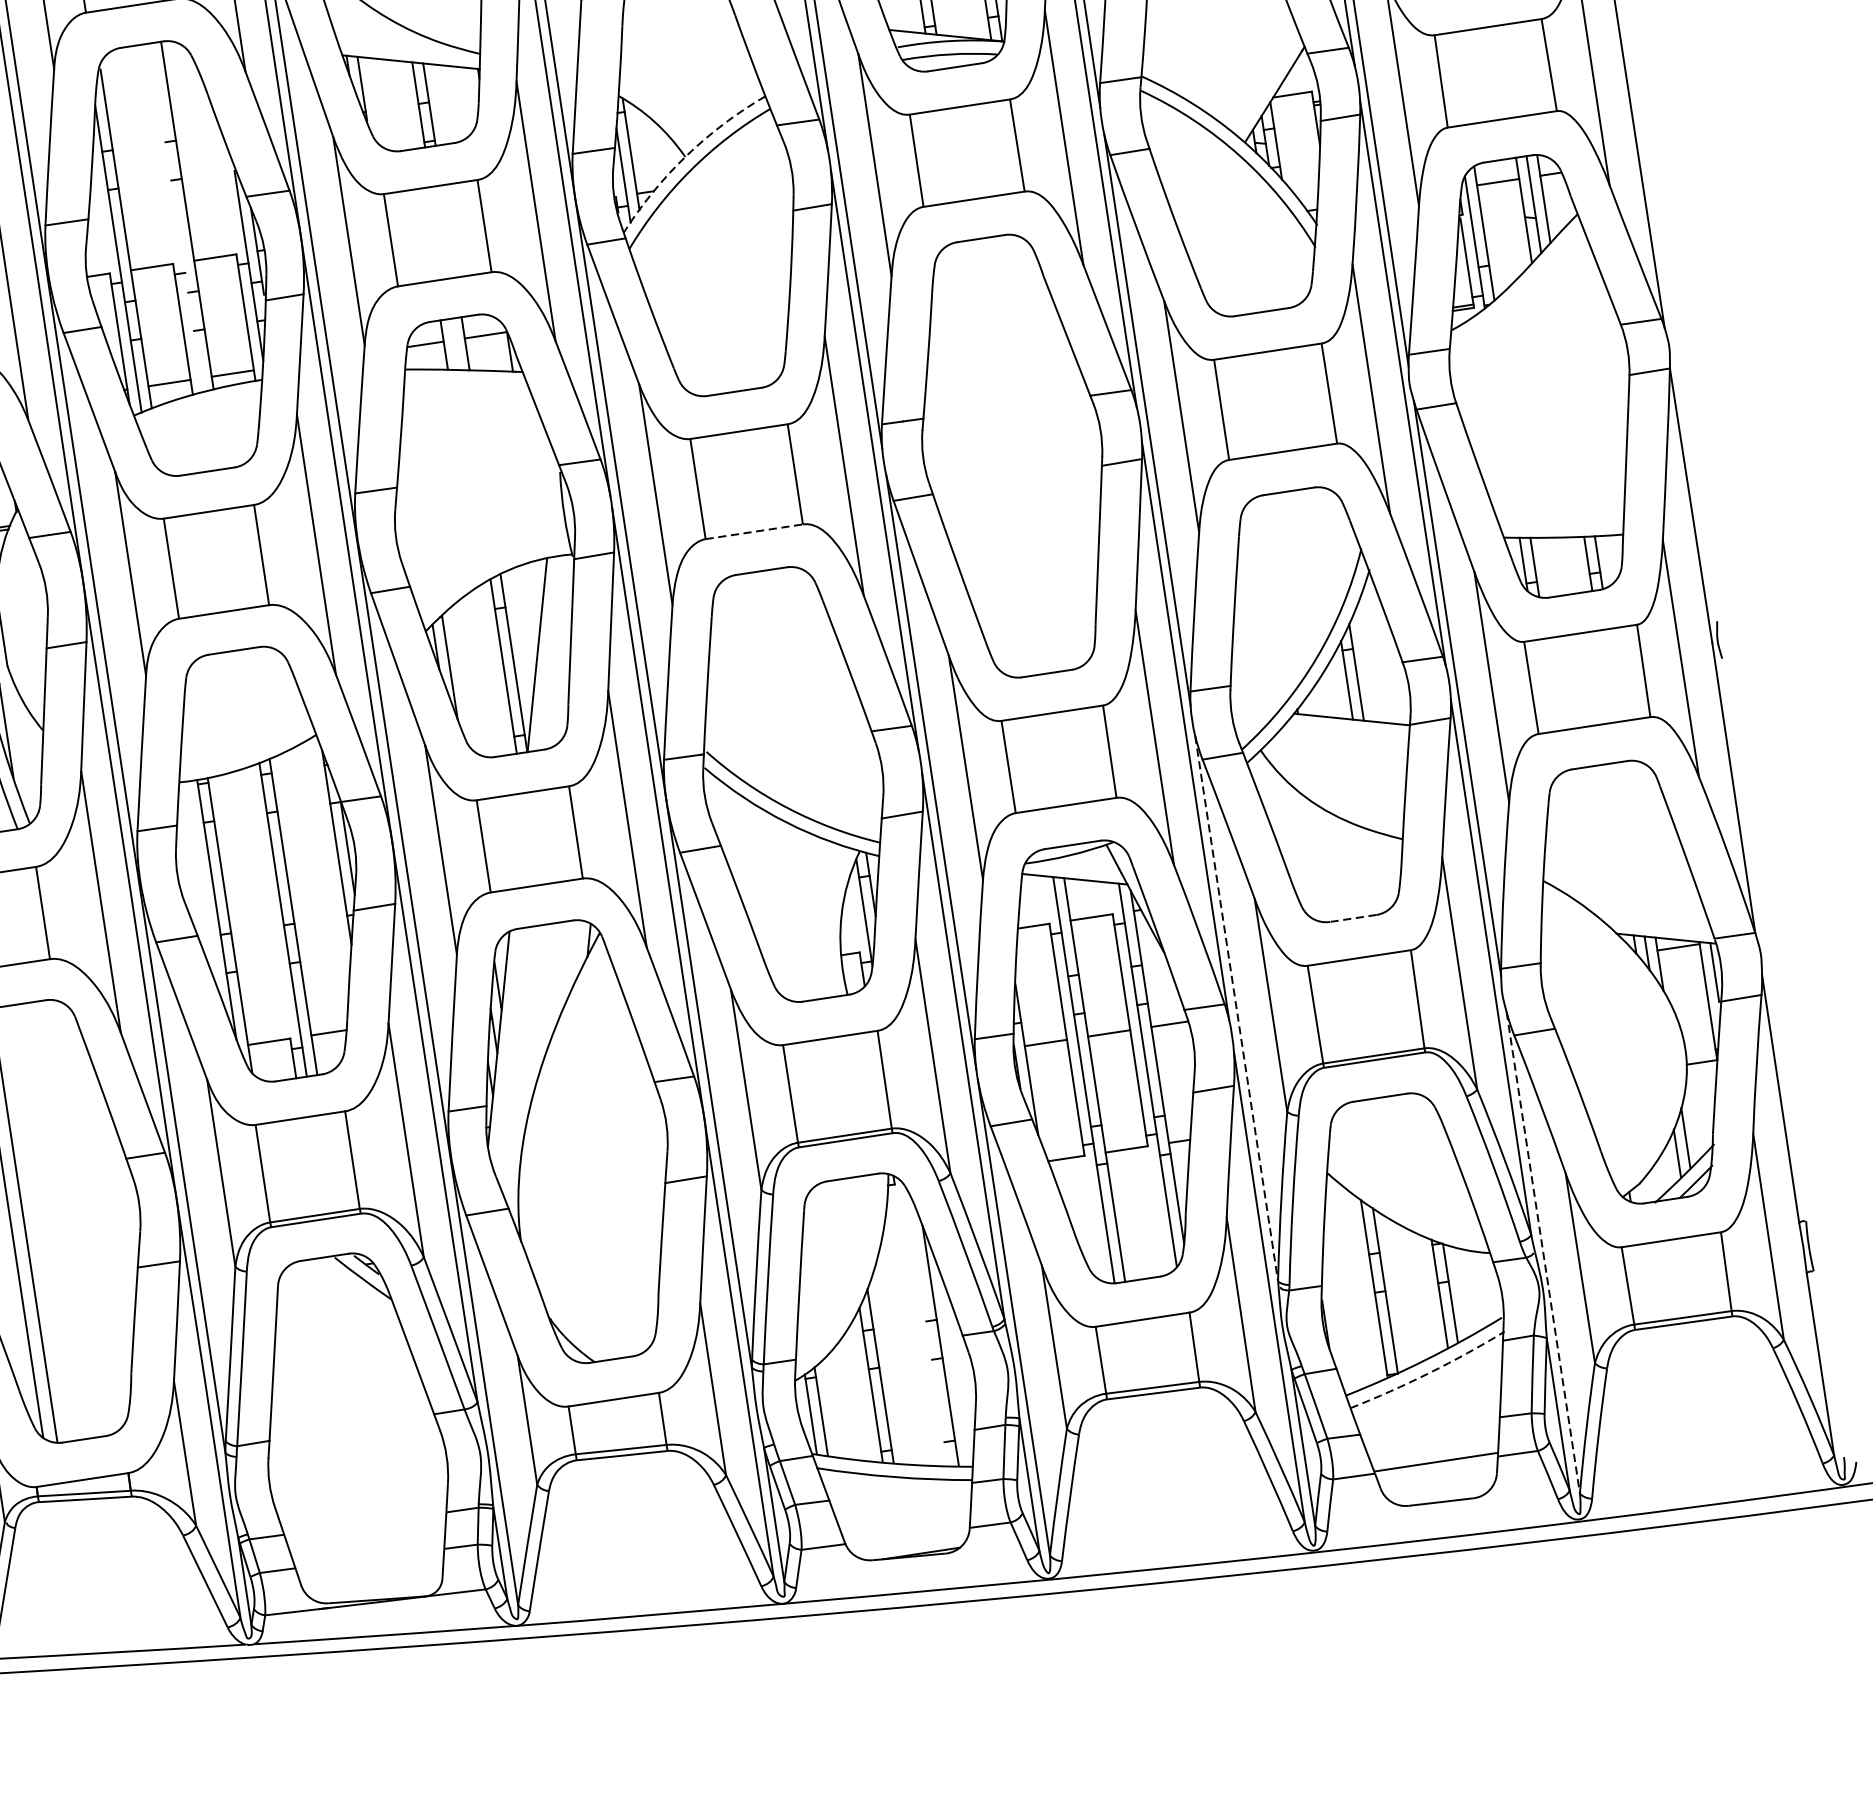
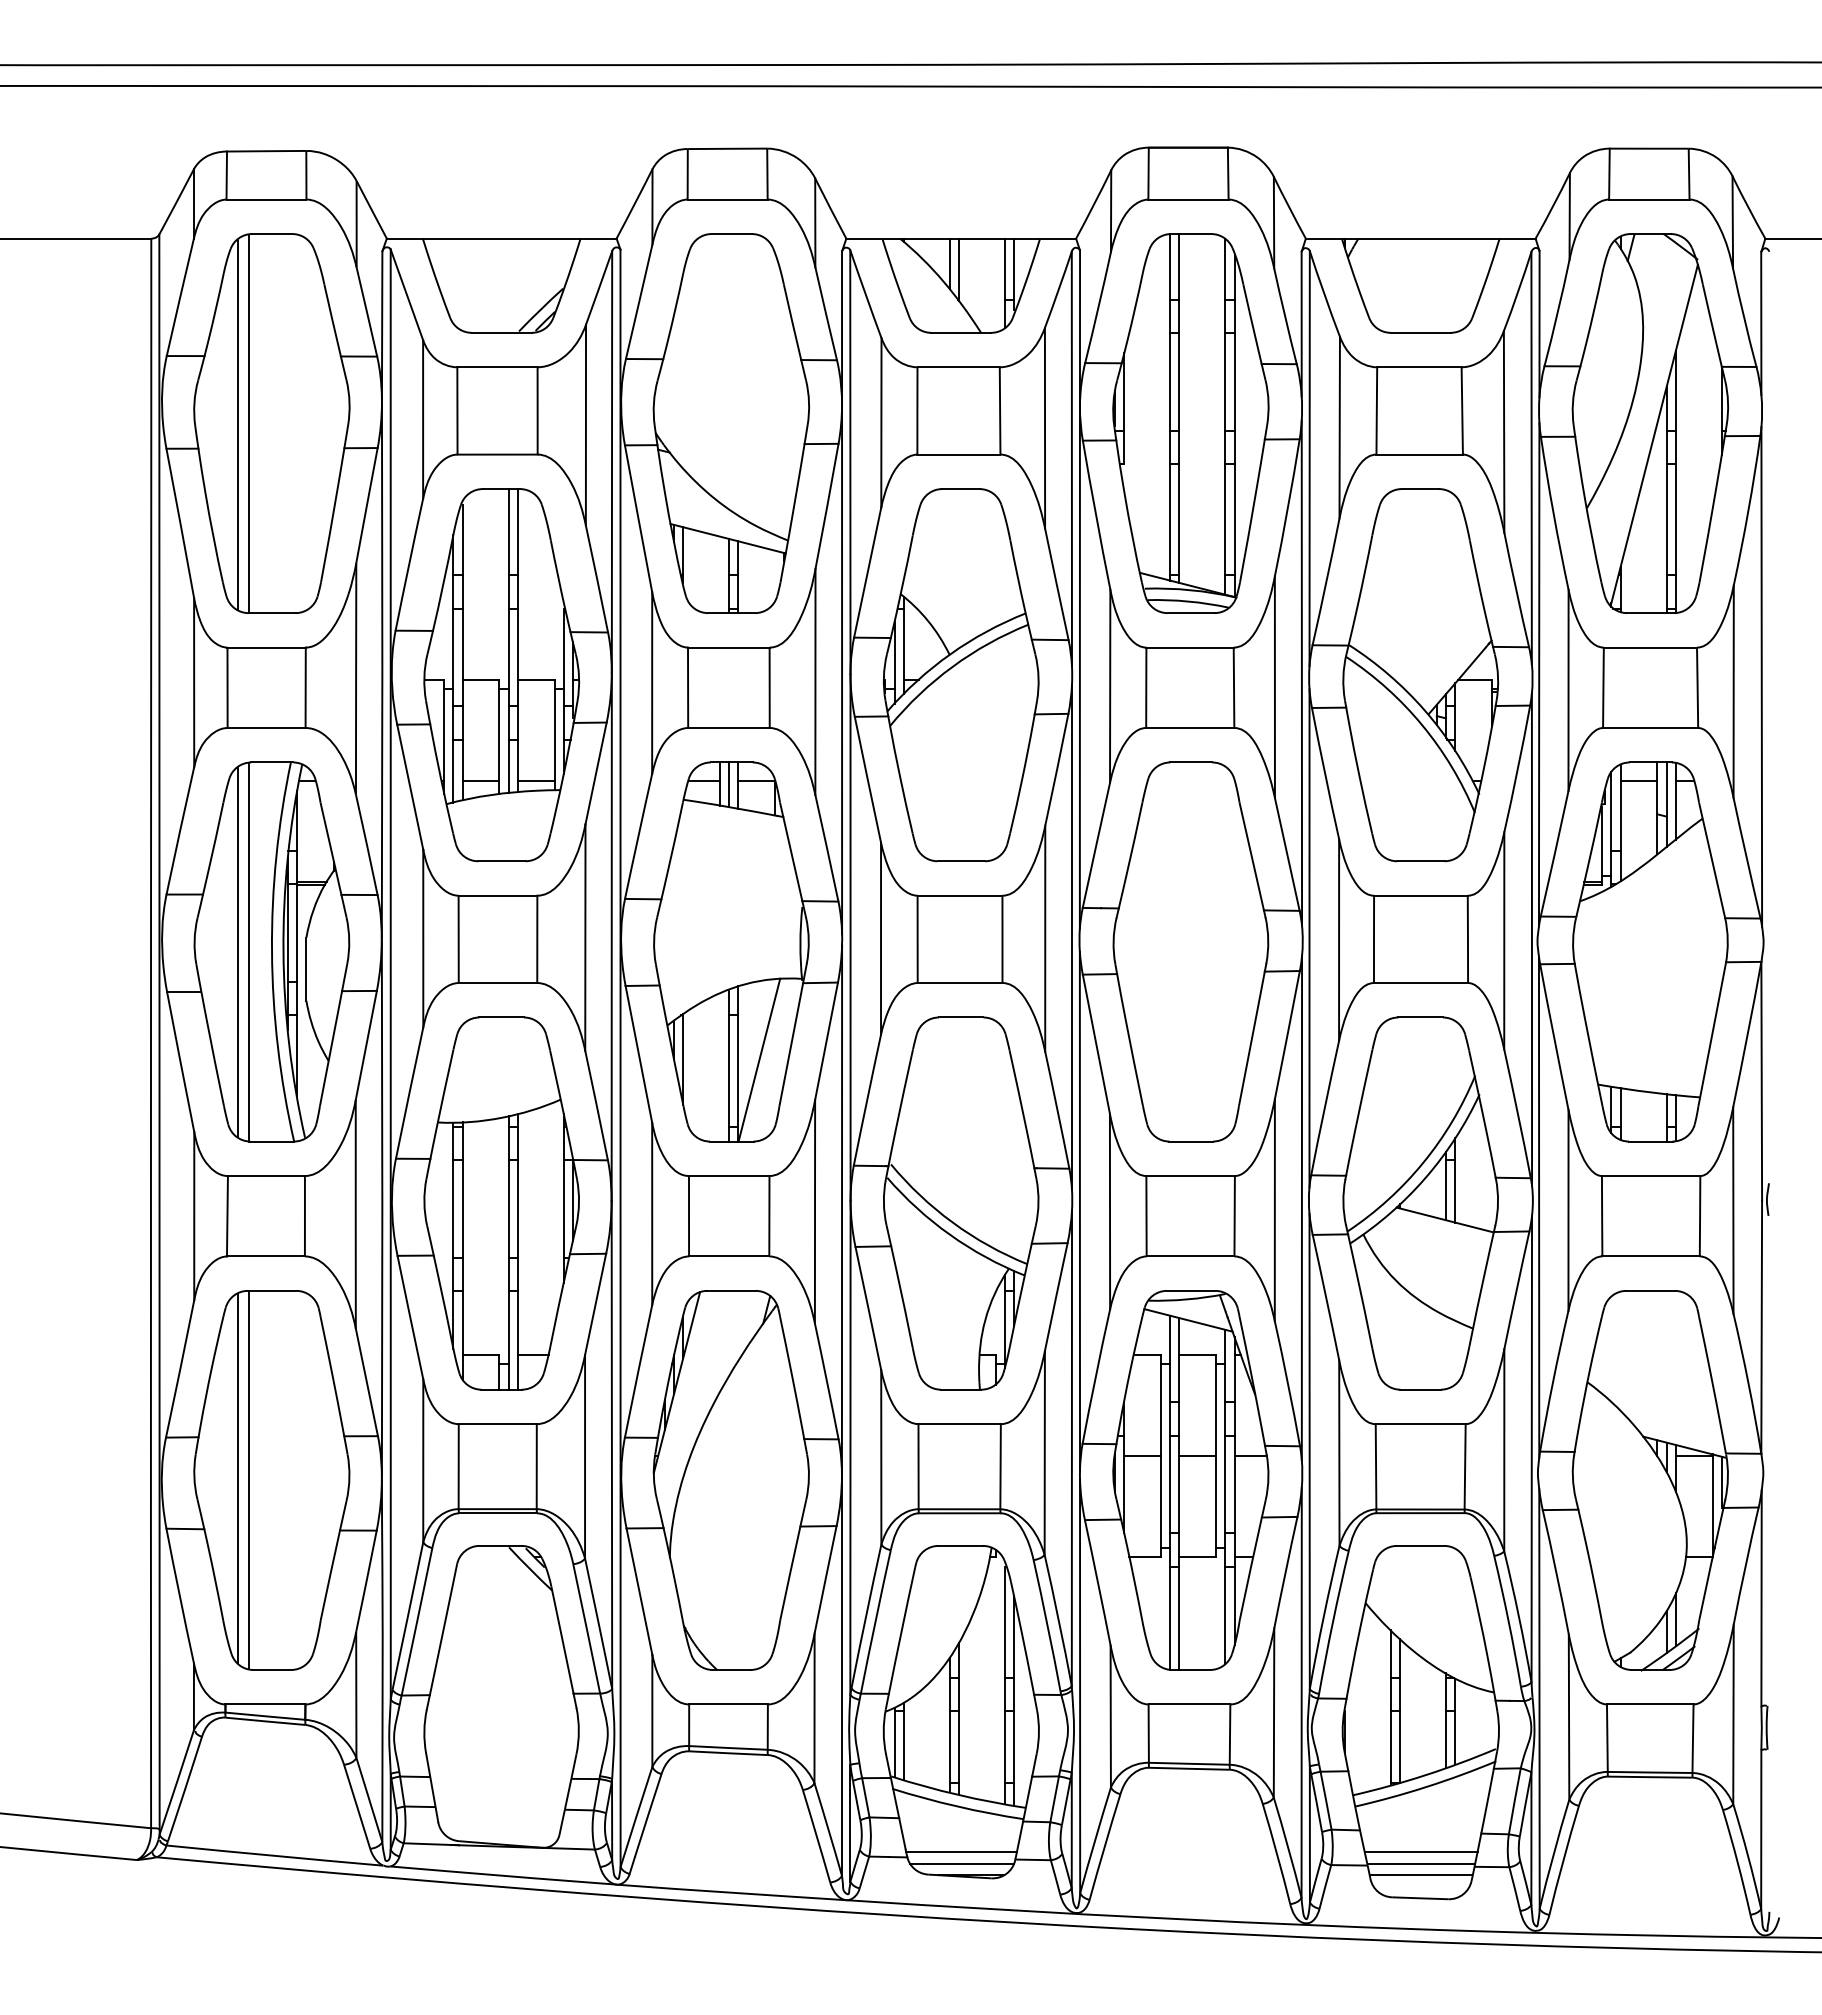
arc: (686, 156) -> (950, 654), dashed -> solid
line: (176, 218) -> (508, 641), added
line: (455, 344) -> (729, 784), added
line: (754, 532) -> (960, 983), dashed -> solid
line: (1353, 918) -> (1420, 1389), dashed -> solid
line: (1236, 1008) -> (1309, 1451), dashed -> solid
line: (1543, 1253) -> (1539, 1699), dashed -> solid
line: (927, 1330) -> (1004, 1685), added
arc: (1428, 1372) -> (1426, 1786), dashed -> solid
line: (1433, 1449) -> (1420, 1852), added
line: (1437, 1475) -> (1420, 1875), added
line: (906, 1529) -> (961, 1852), added
line: (909, 1541) -> (962, 1863), added

